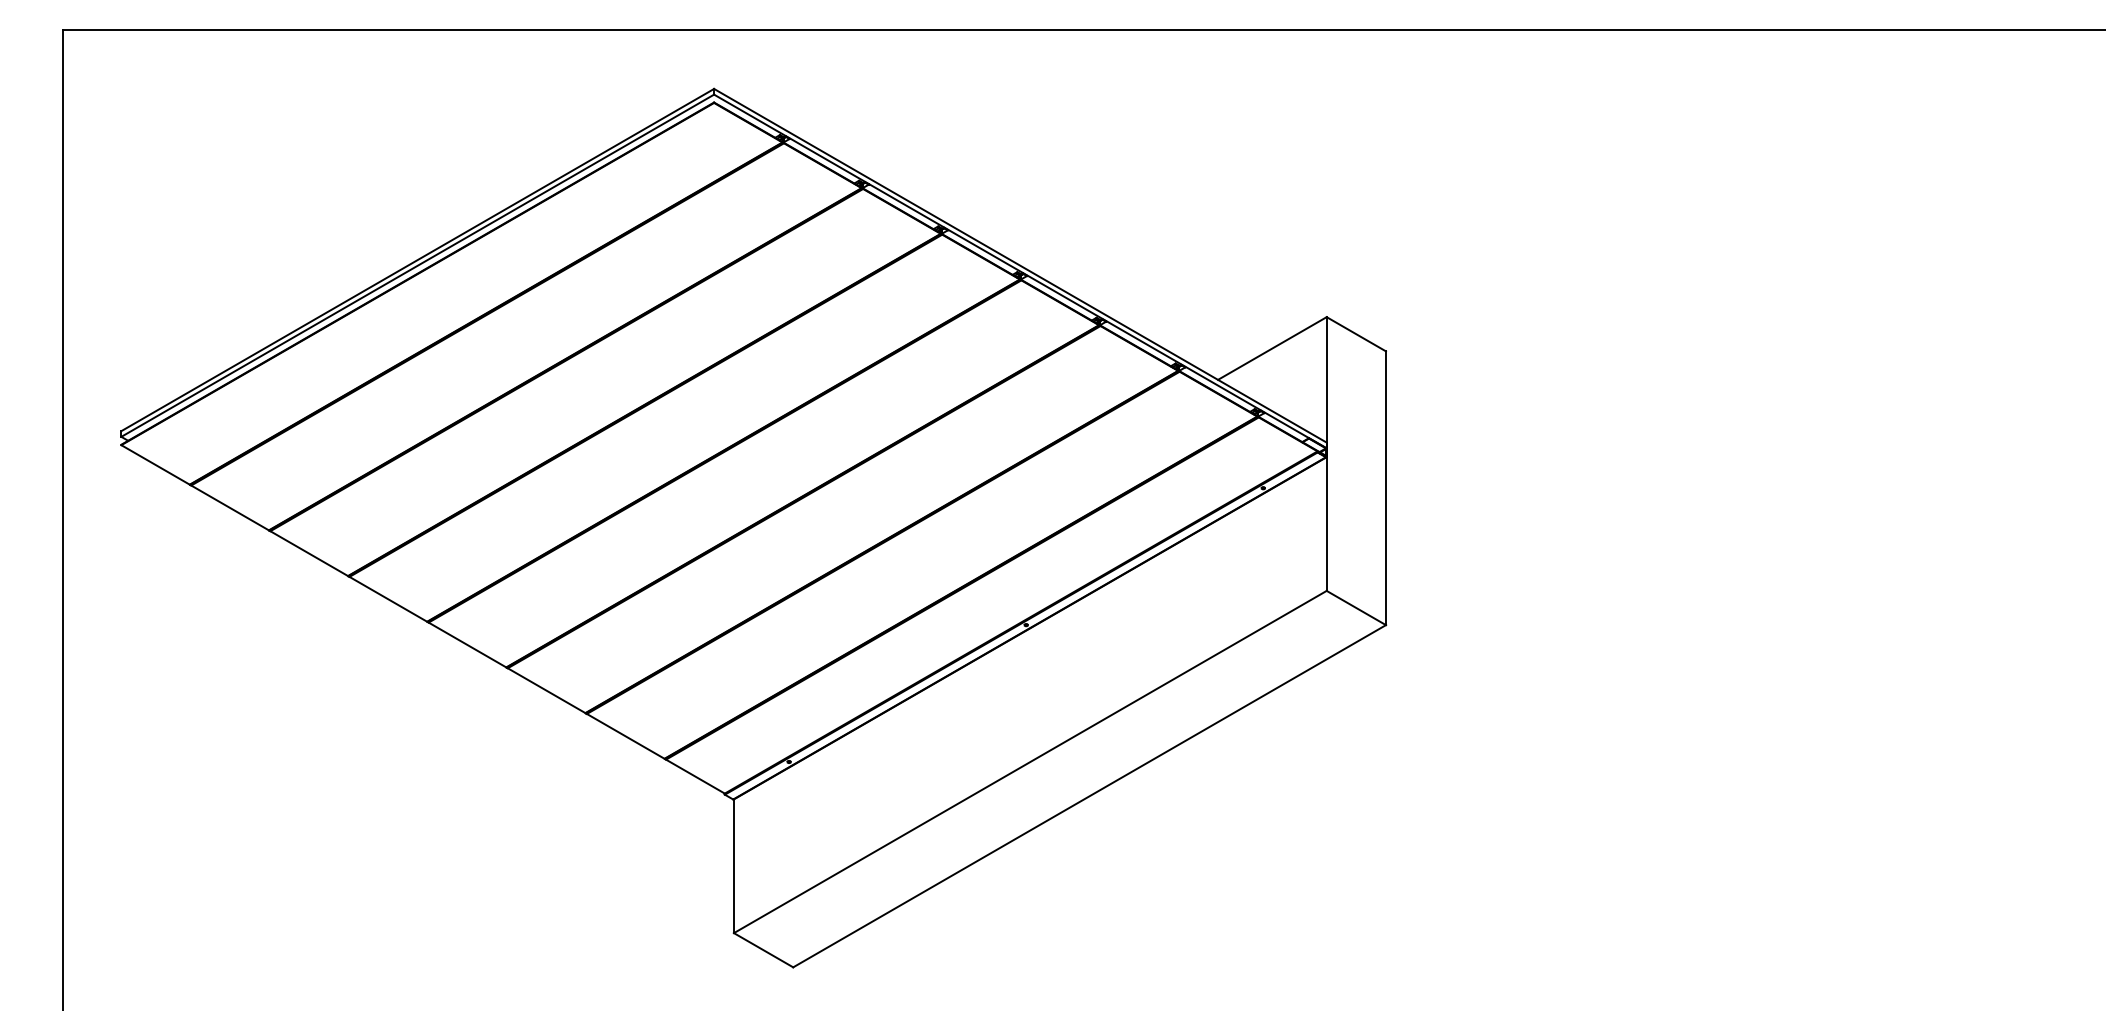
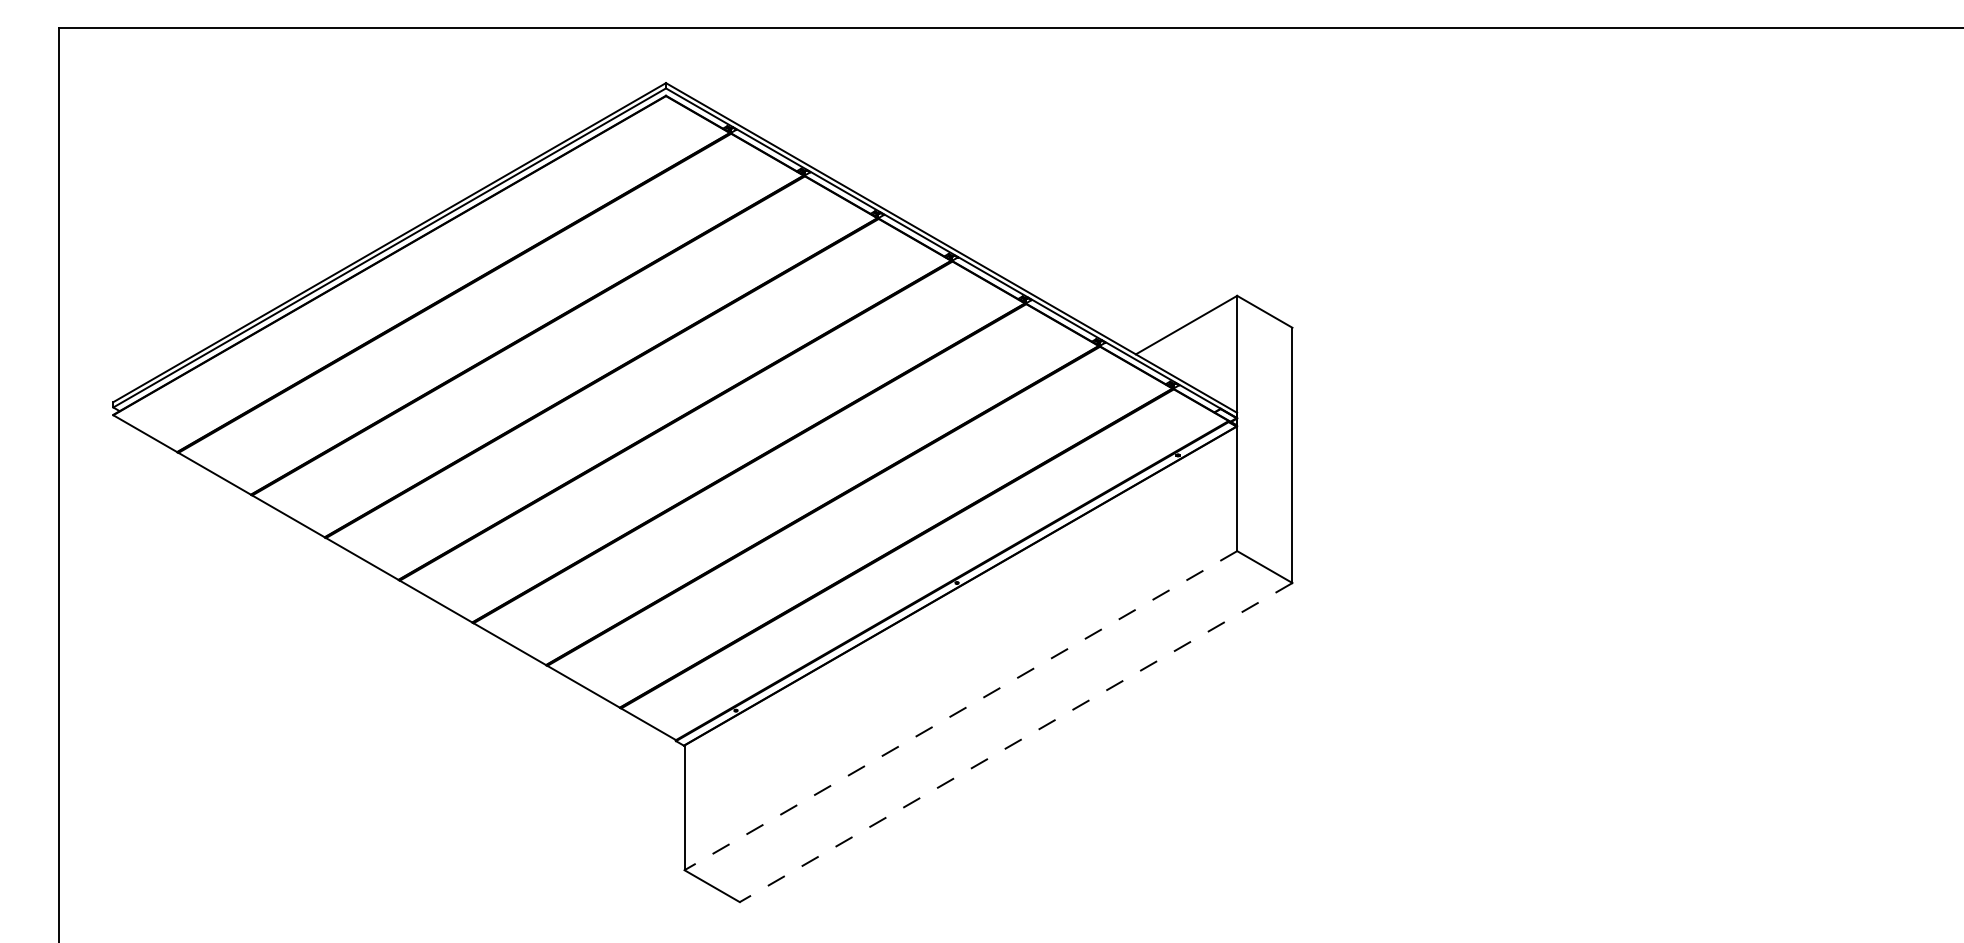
line: (1029, 761) -> (960, 710), solid -> dashed
line: (1088, 796) -> (1015, 742), solid -> dashed

